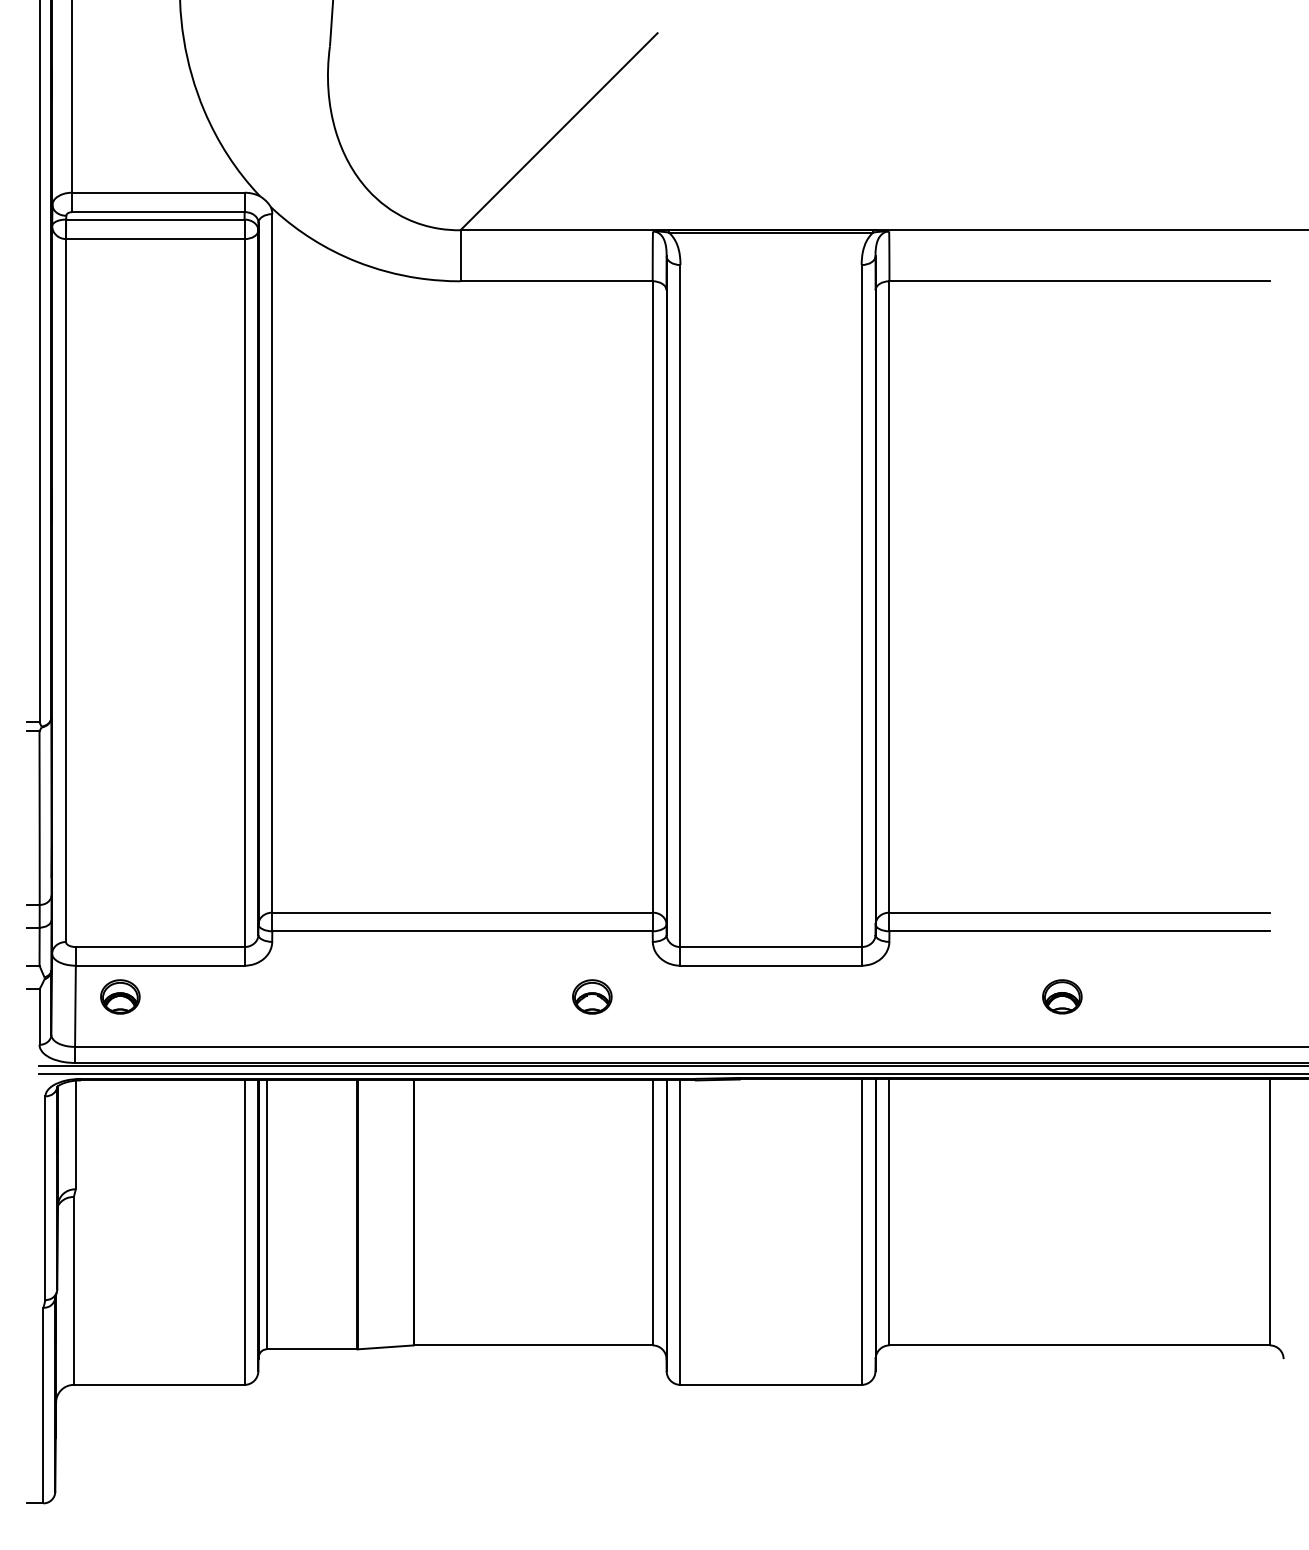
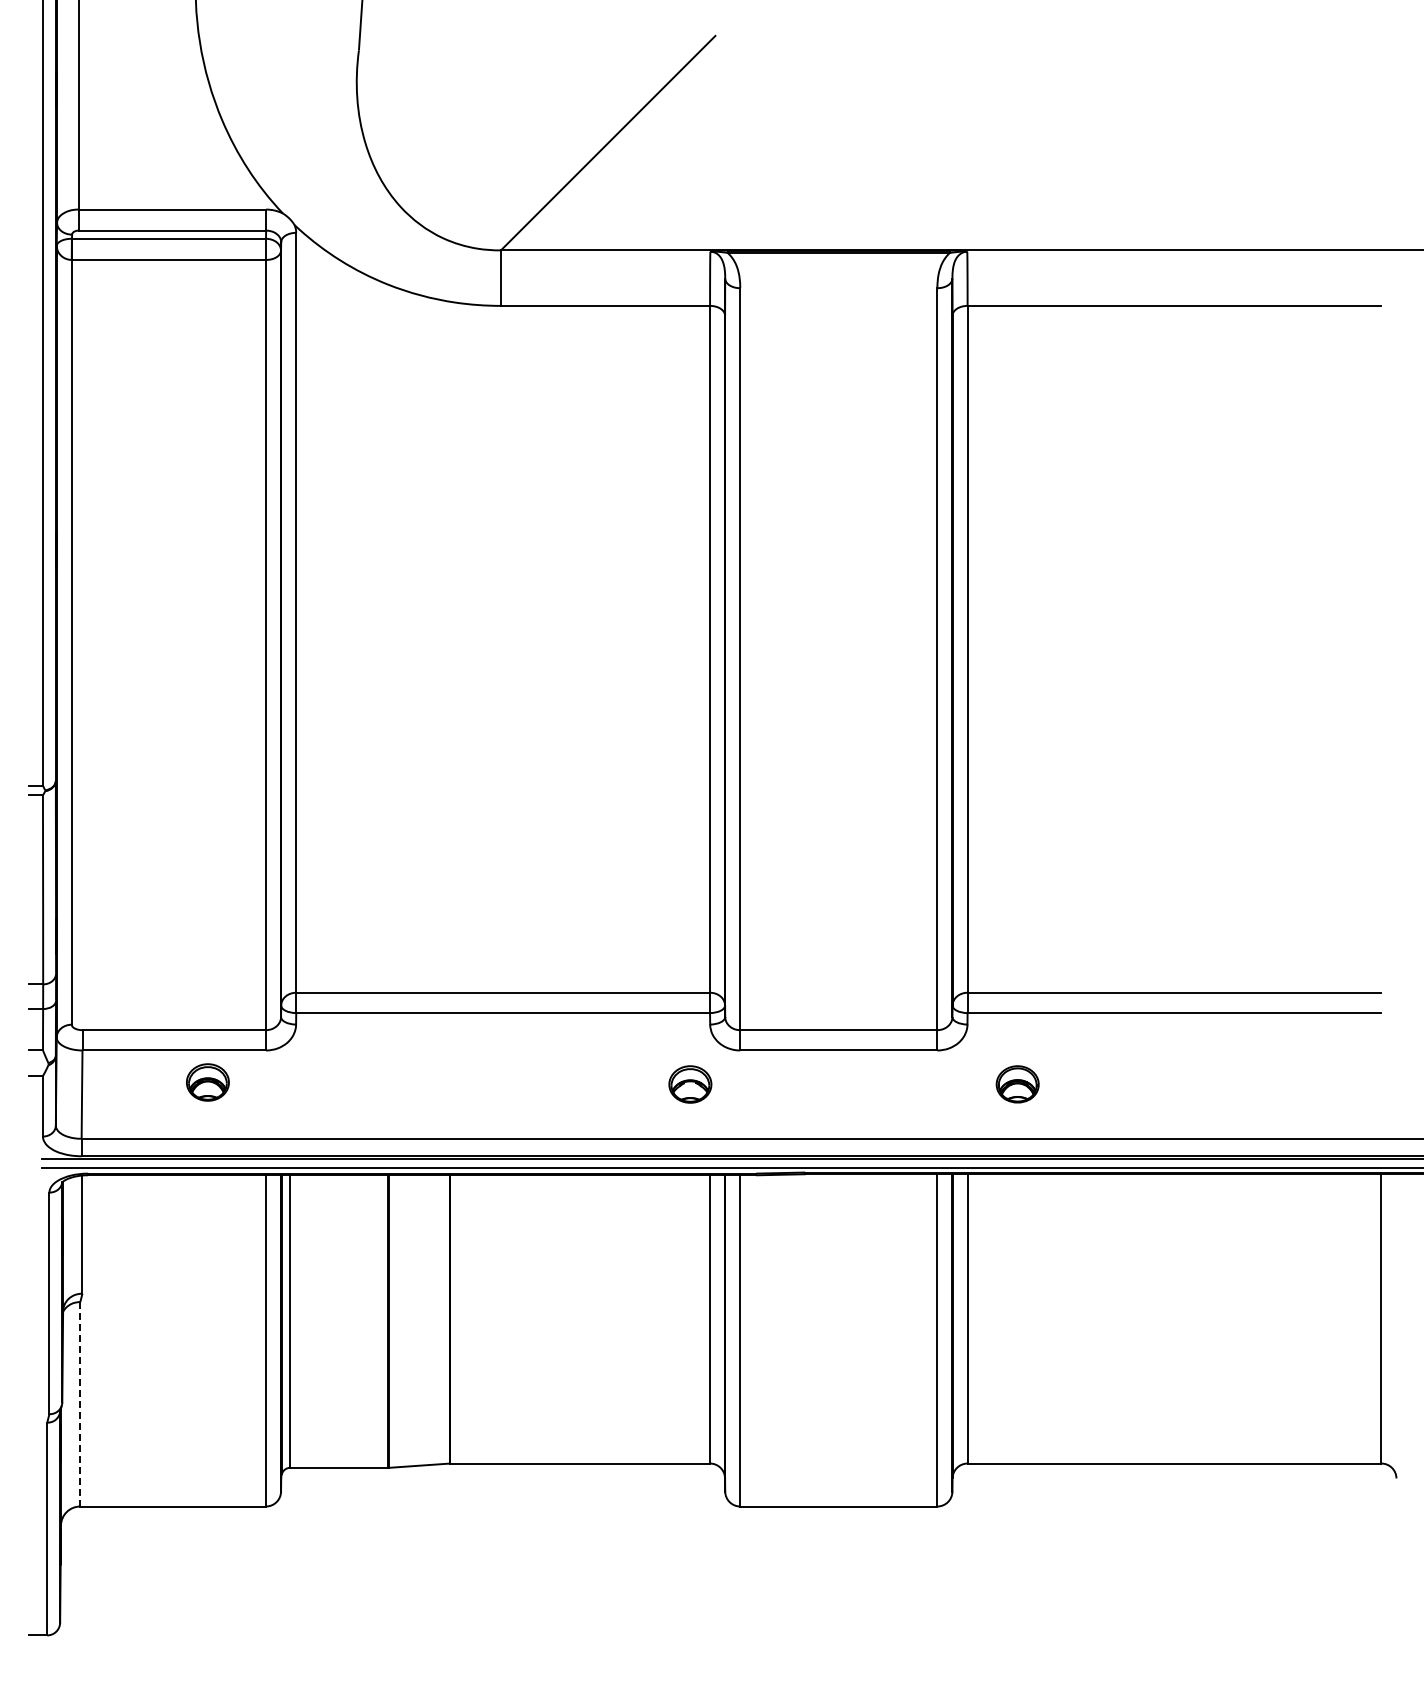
part: (119, 996) -> (207, 1082), moved
part: (592, 996) -> (690, 1084), moved
part: (1062, 996) -> (1017, 1084), moved
line: (74, 1291) -> (80, 1404), solid -> dashed

